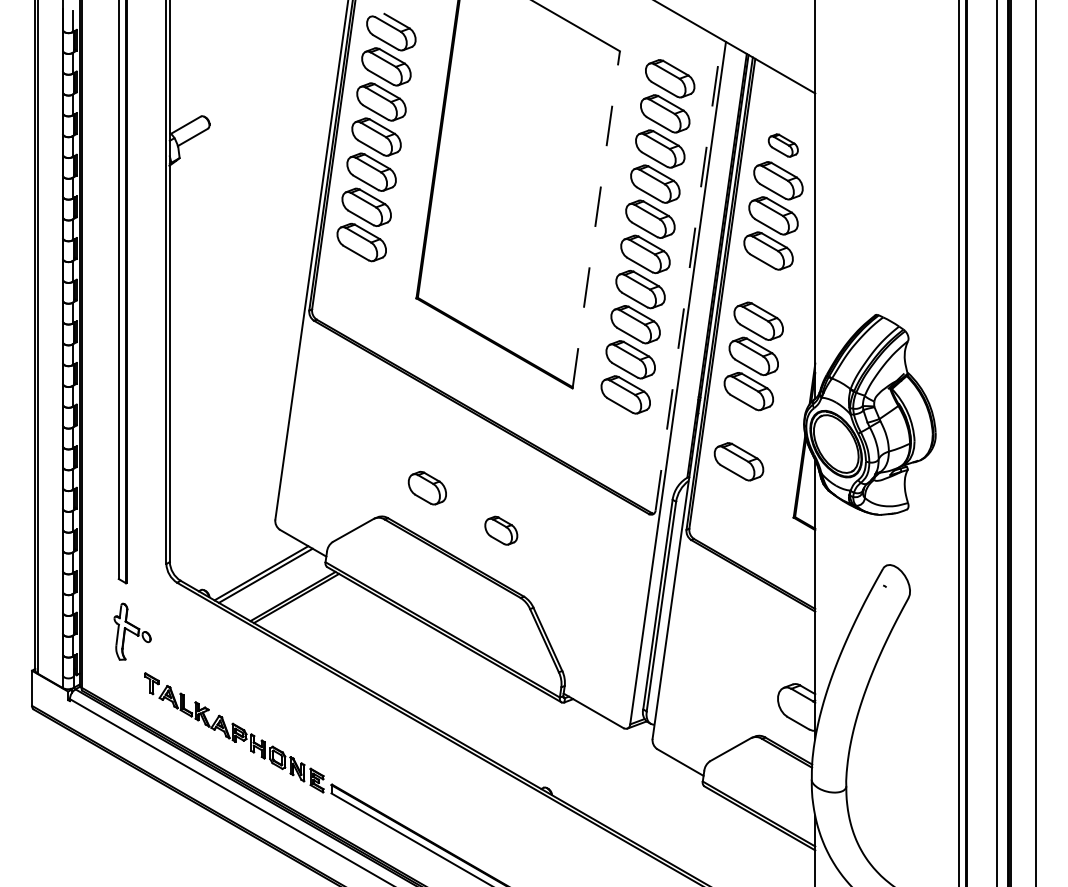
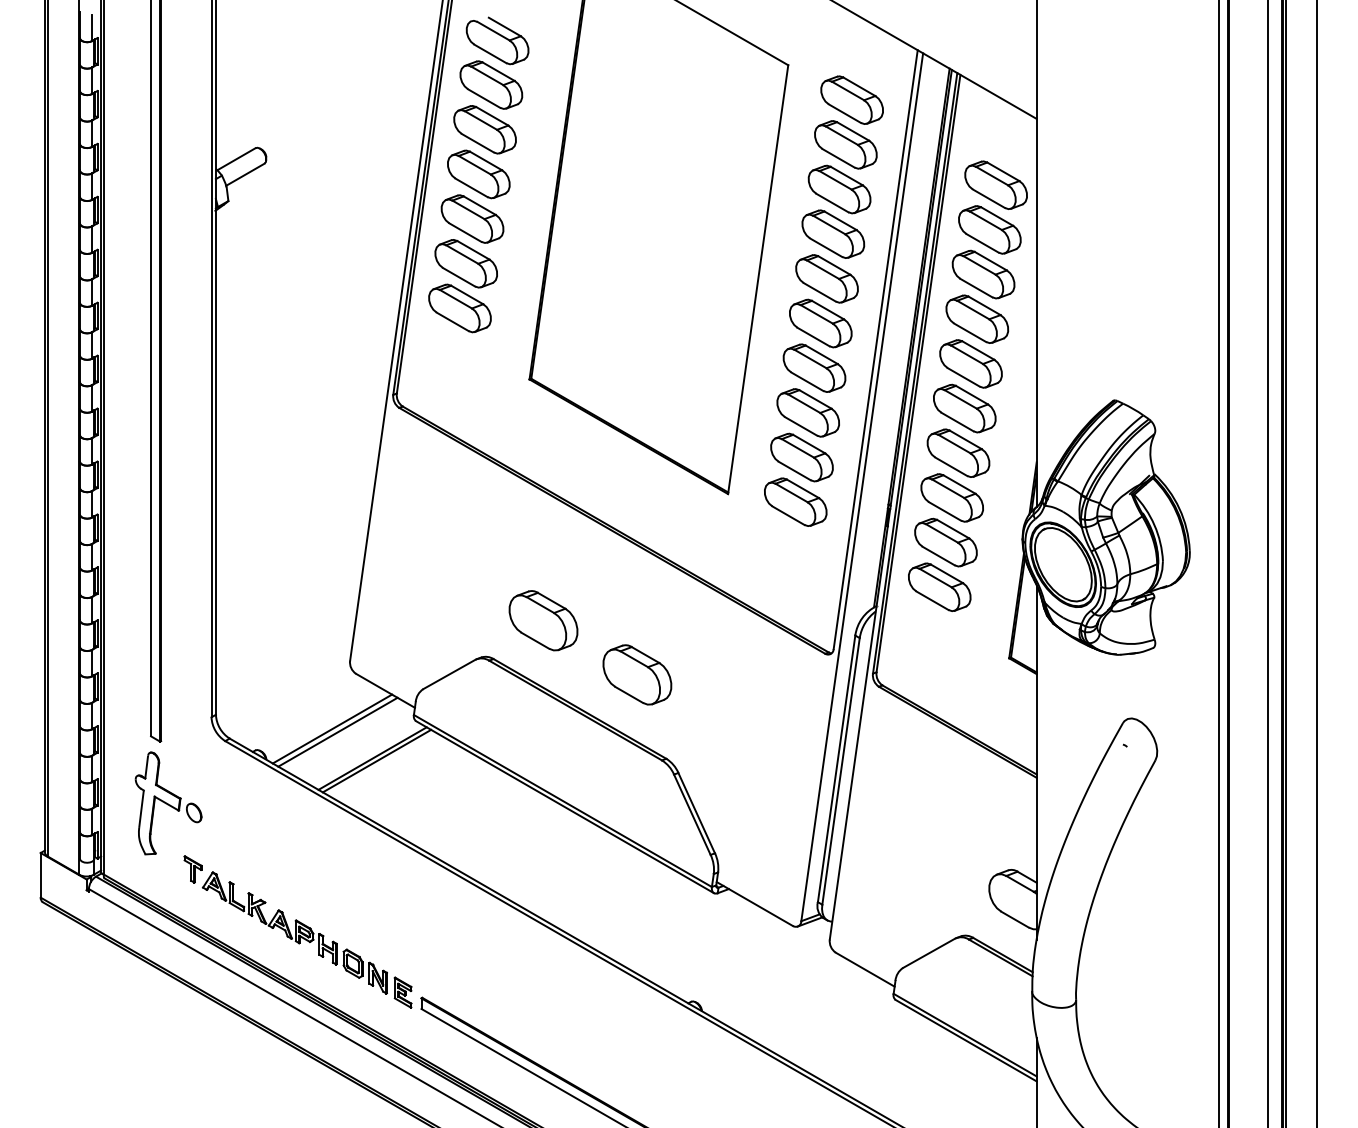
part: (782, 145) -> (995, 184), size x1.67
line: (596, 219) -> (758, 279), dashed -> solid
line: (688, 274) -> (875, 349), dashed -> solid
part: (763, 285) -> (970, 363), added
part: (743, 426) -> (945, 542), added
part: (427, 487) -> (543, 620), size x1.43
part: (501, 530) -> (637, 674), size x1.67
part: (132, 631) -> (168, 803), size x1.43

